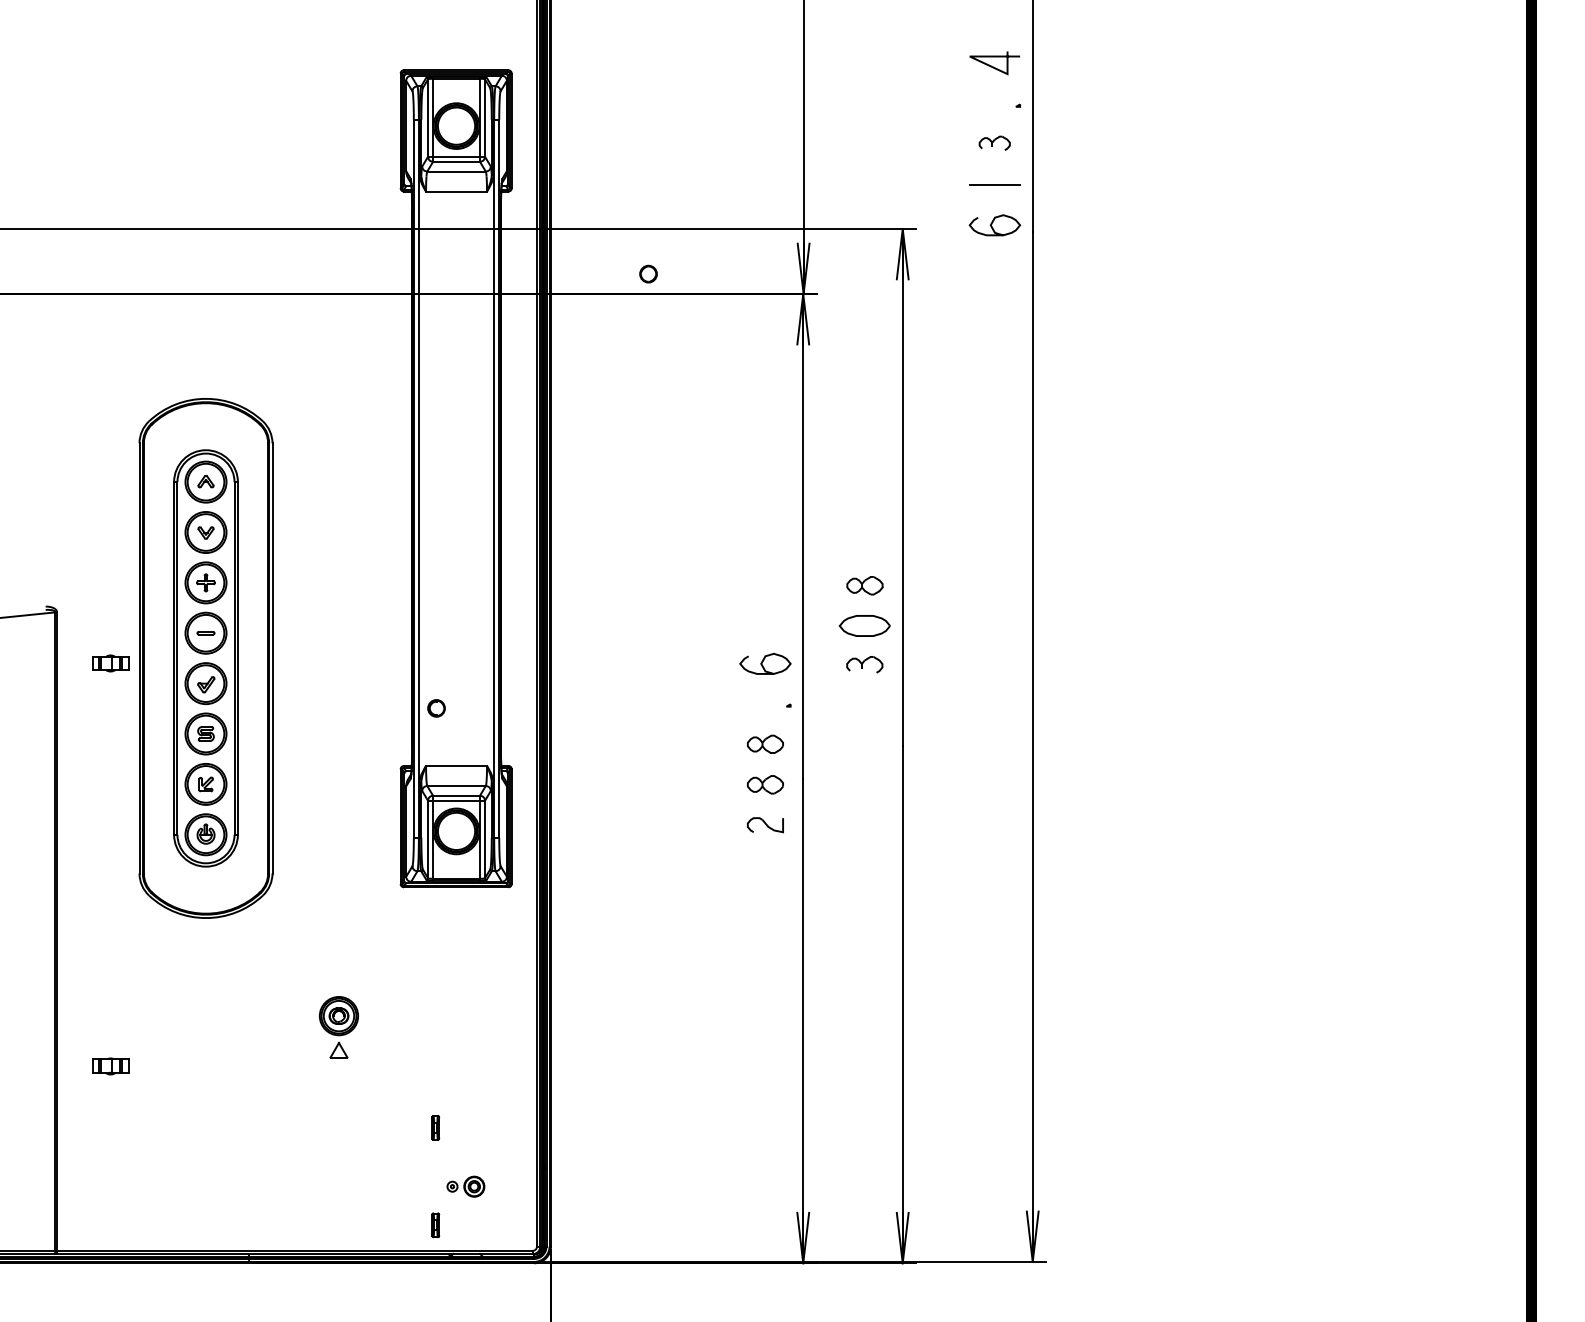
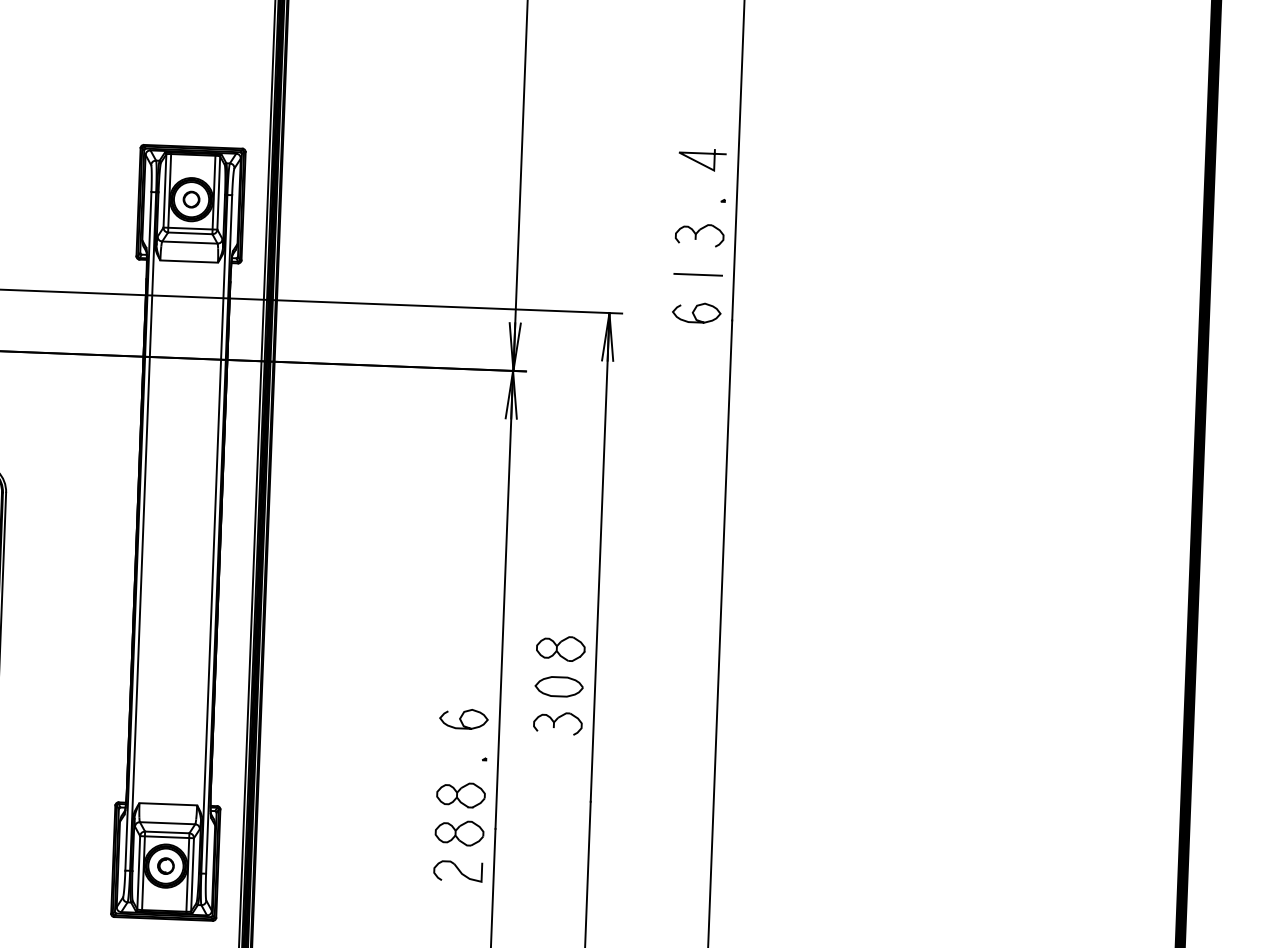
part: (994, 143) -> (699, 235), size x1.67
part: (648, 273) -> (191, 199), moved
part: (864, 585) -> (560, 648), size x1.43
part: (864, 664) -> (557, 723), size x1.43
circle: (436, 708) -> (165, 866), moved
part: (765, 744) -> (461, 795), size x1.43
part: (765, 784) -> (459, 833), size x1.43
part: (765, 825) -> (458, 871), size x1.43

